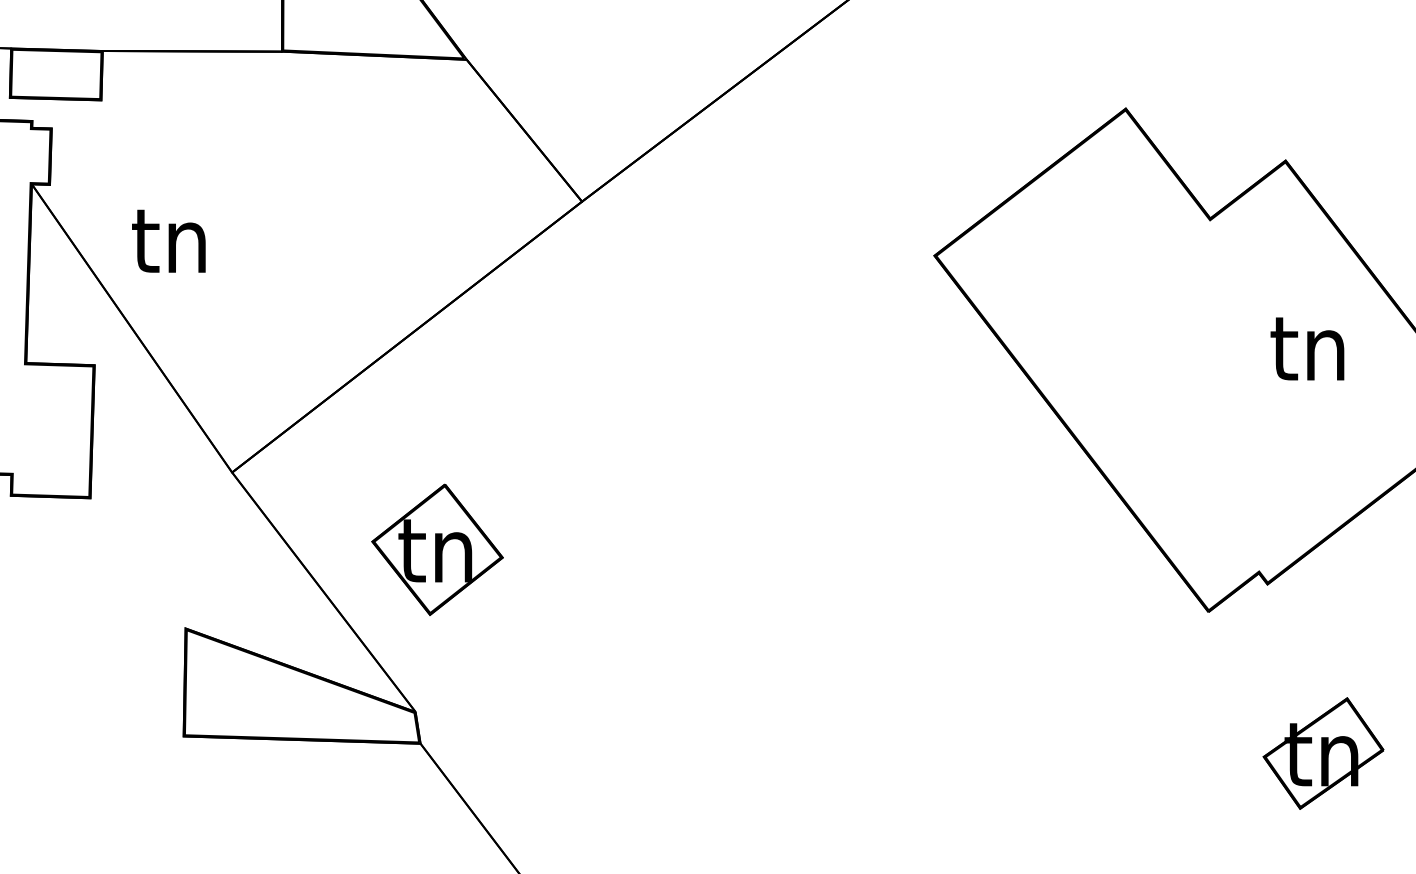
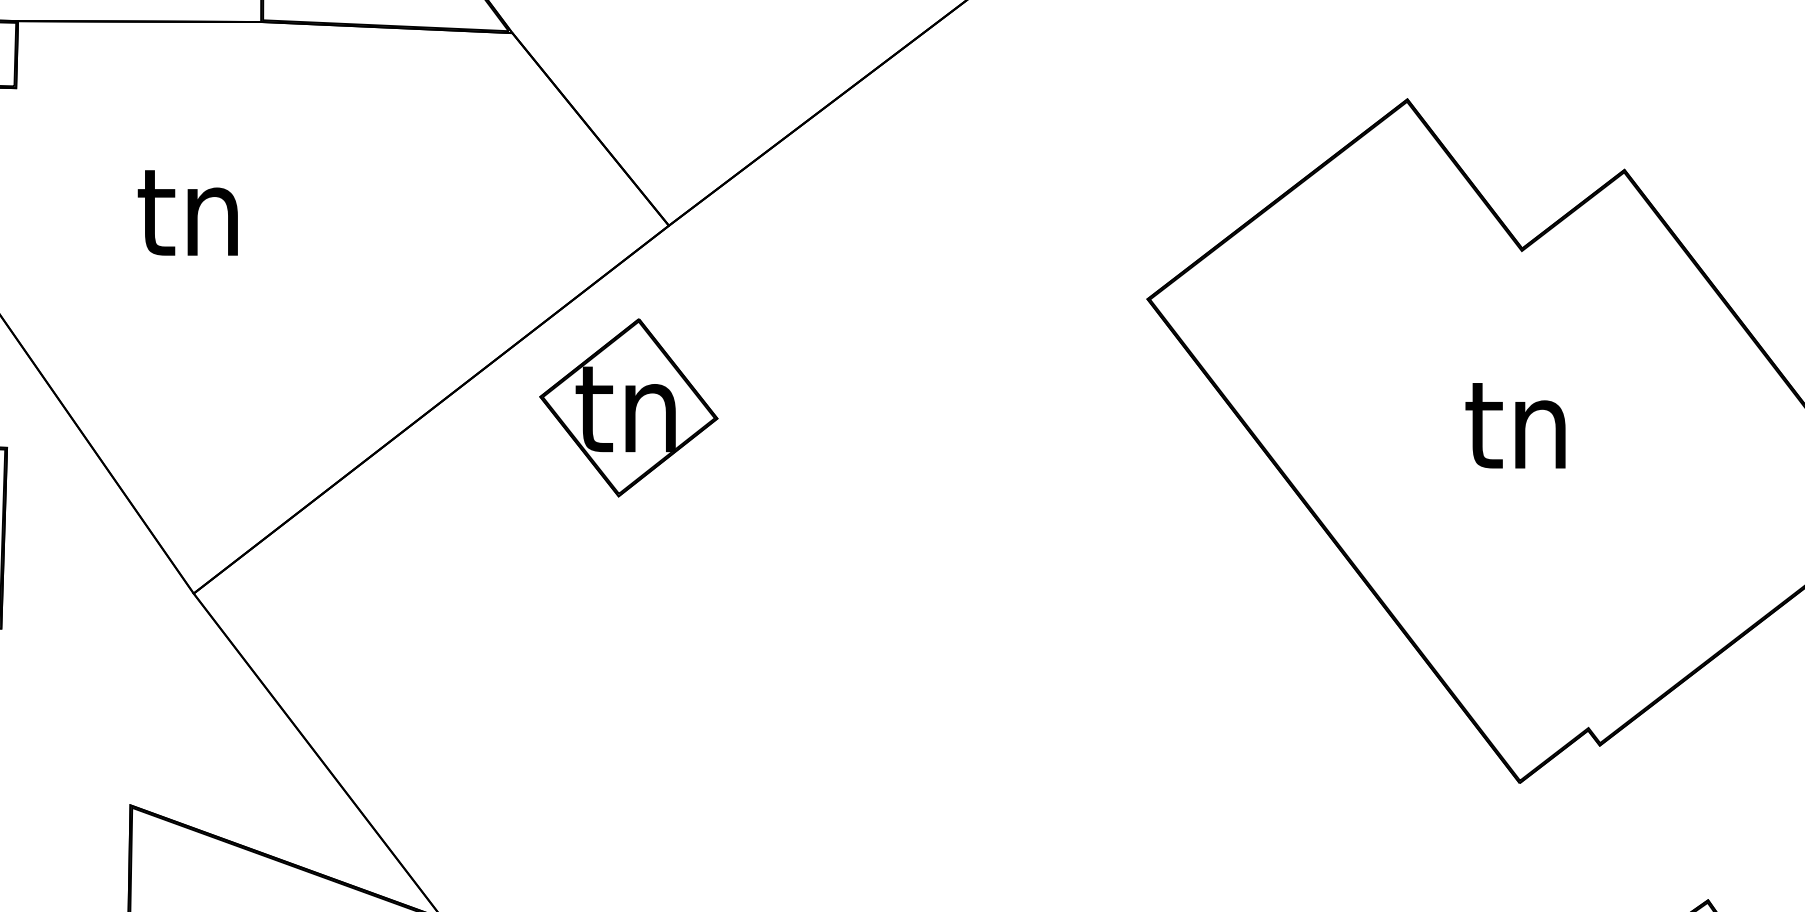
text: (168, 240) -> (187, 211), moved
text: (1307, 348) -> (1515, 425), moved
part: (437, 549) -> (628, 407), moved

